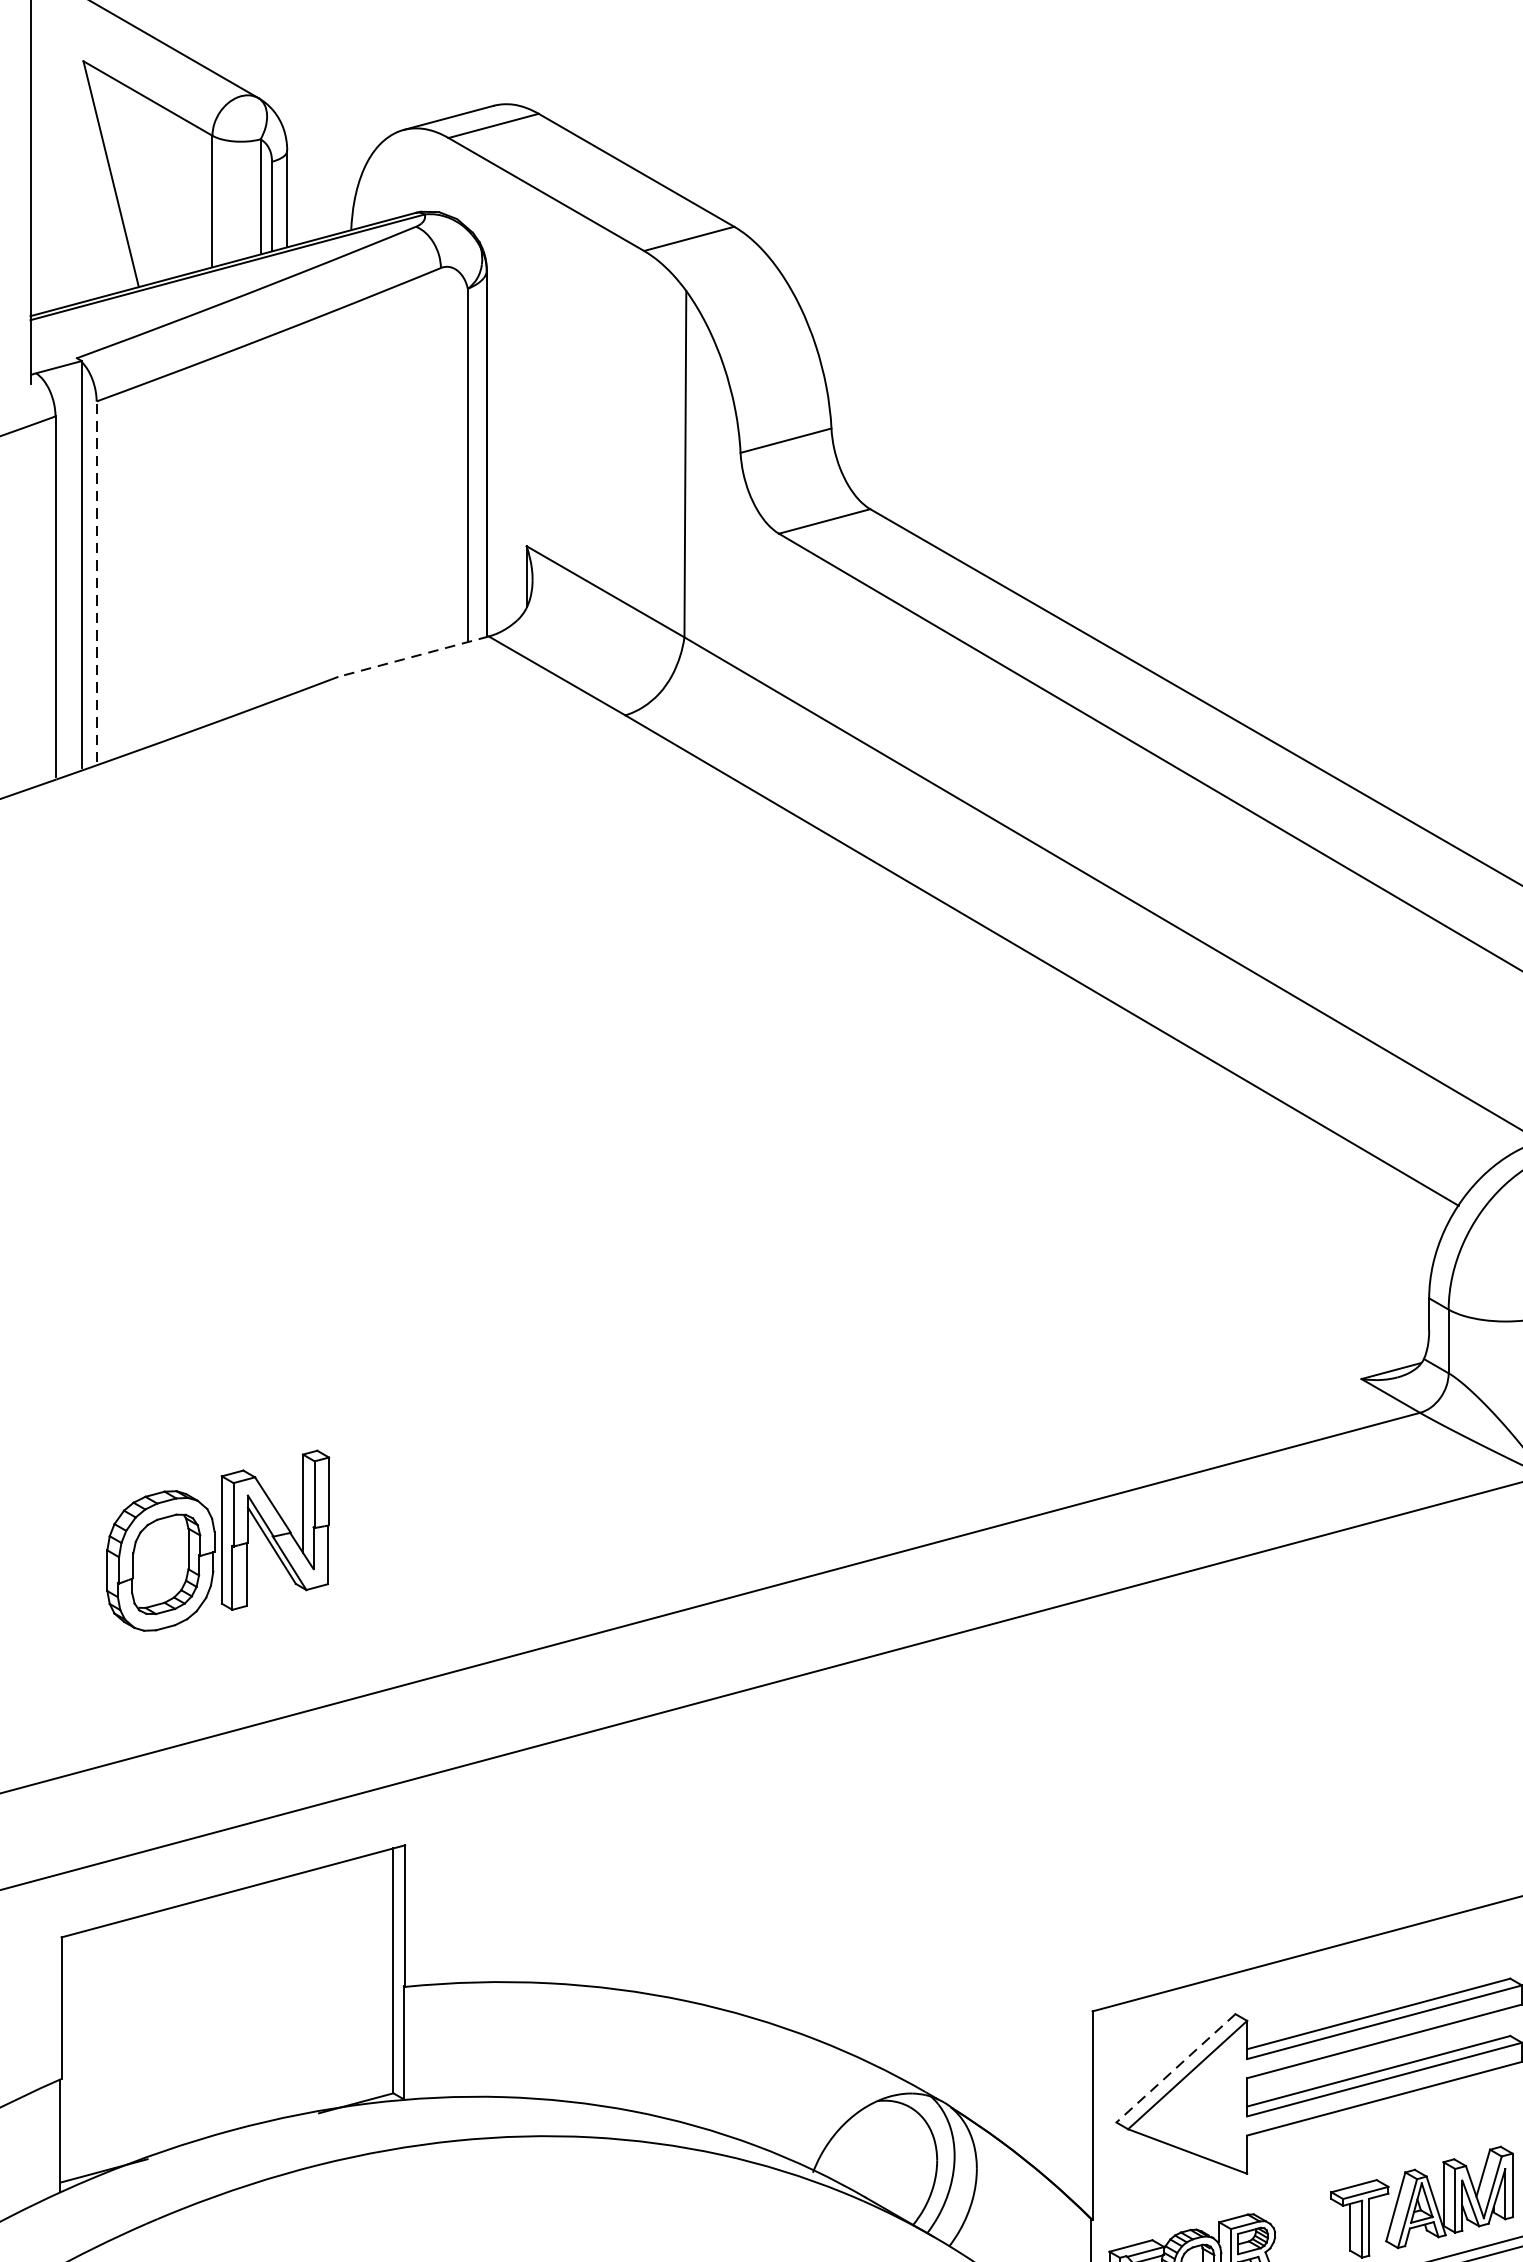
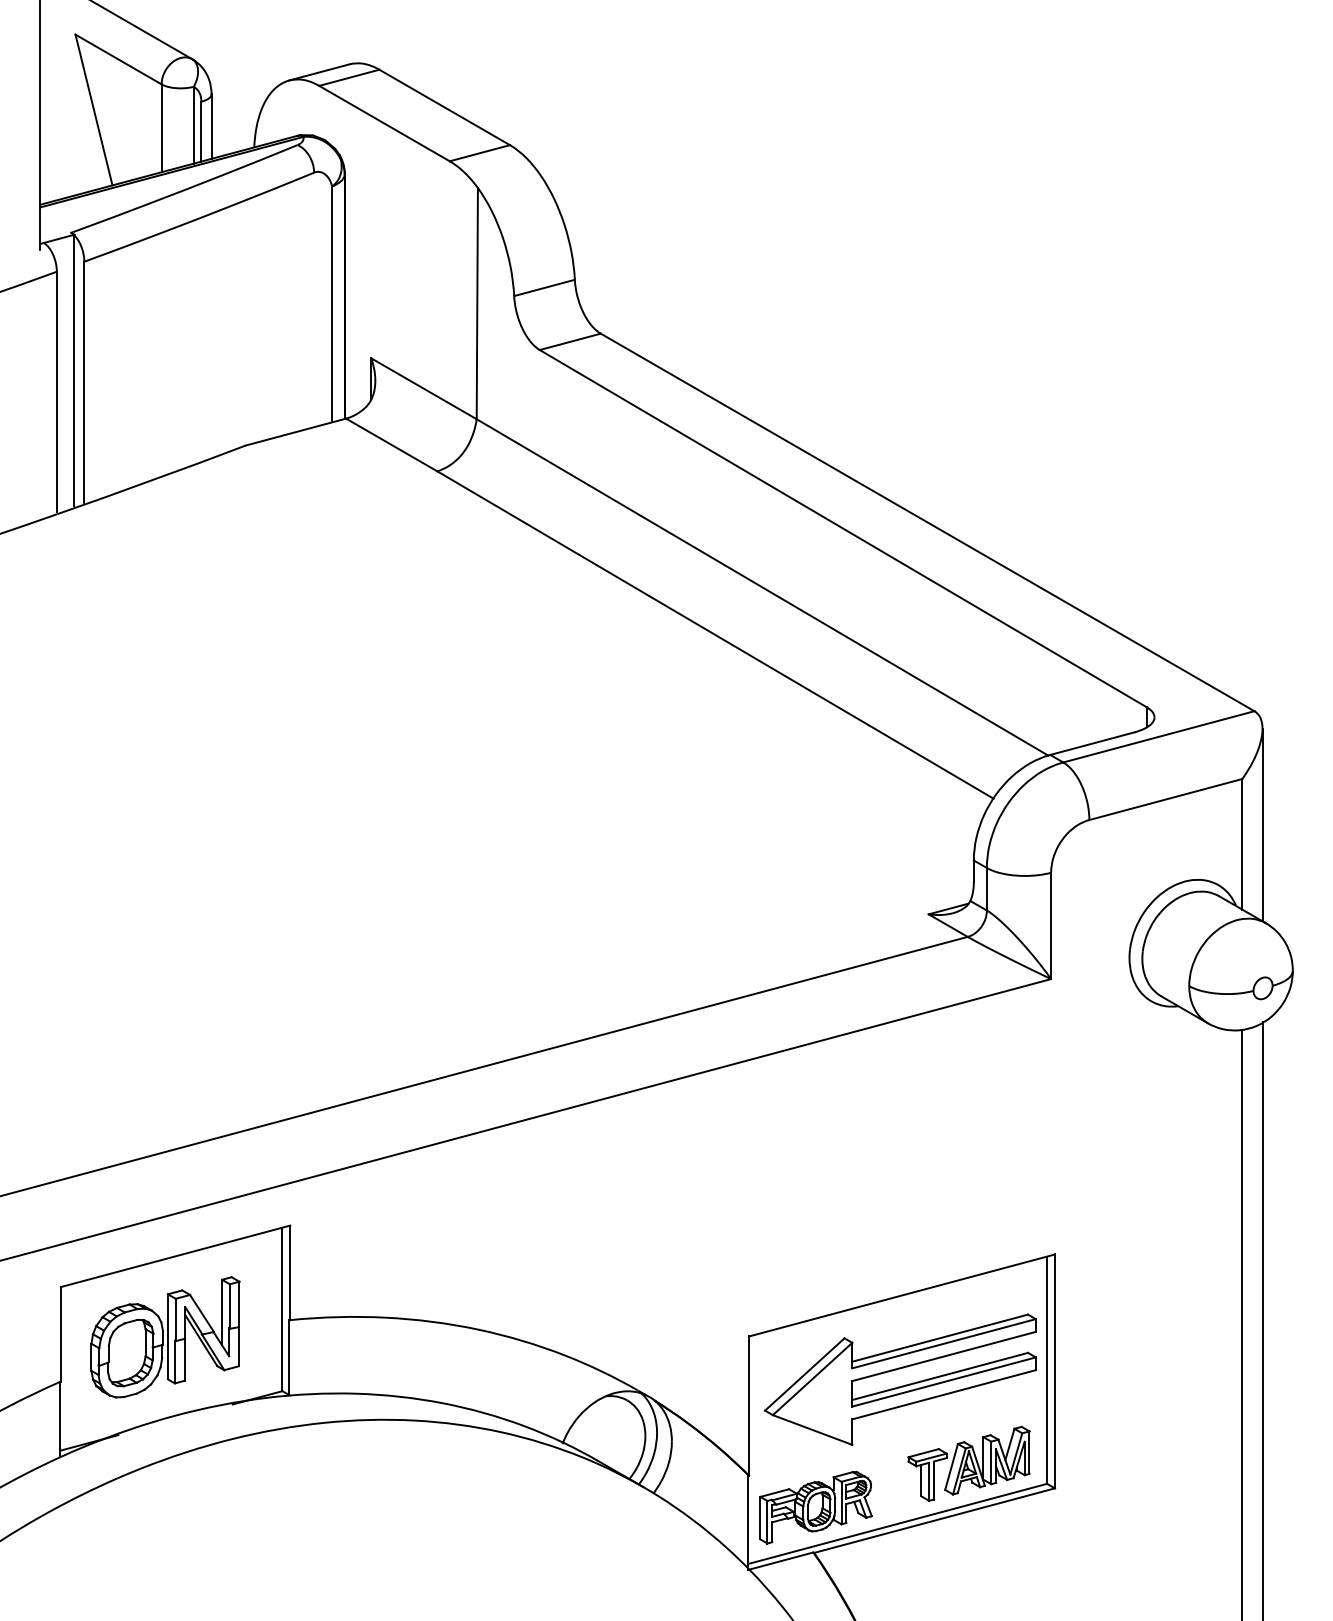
line: (96, 580) -> (84, 381), dashed -> solid
line: (413, 657) -> (295, 432), dashed -> solid
part: (218, 1541) -> (165, 1337), moved
line: (1175, 2068) -> (804, 1374), dashed -> solid

